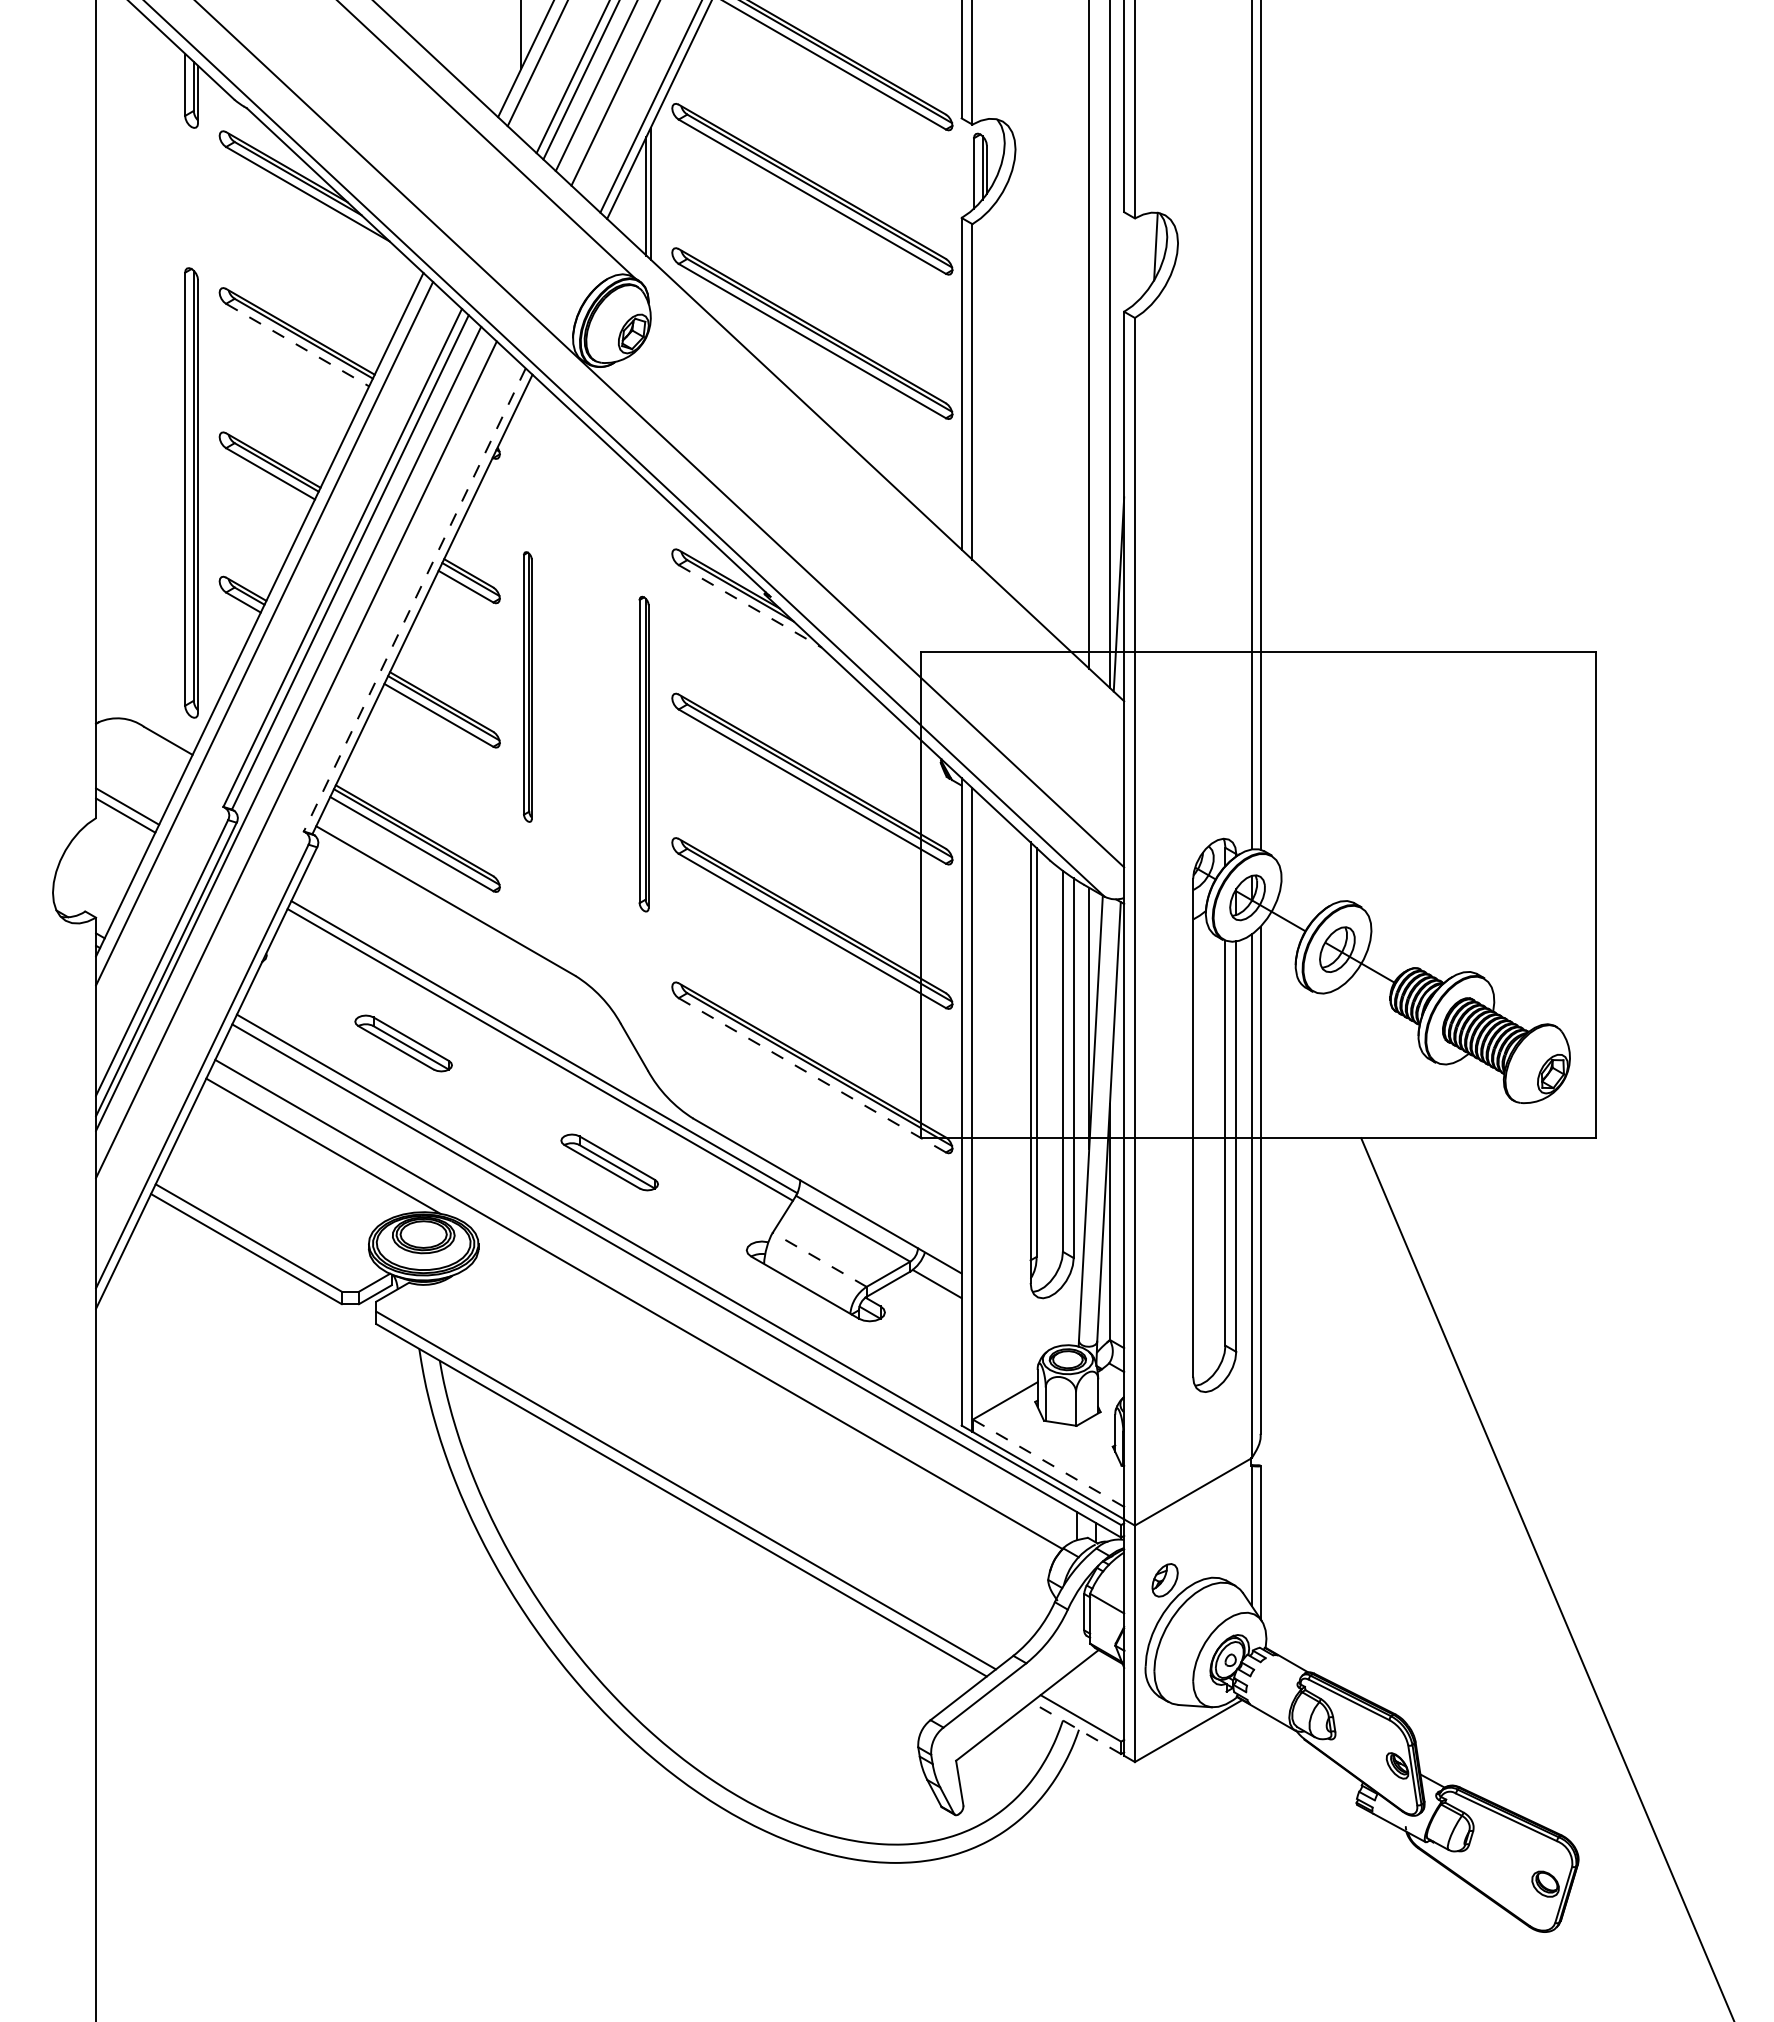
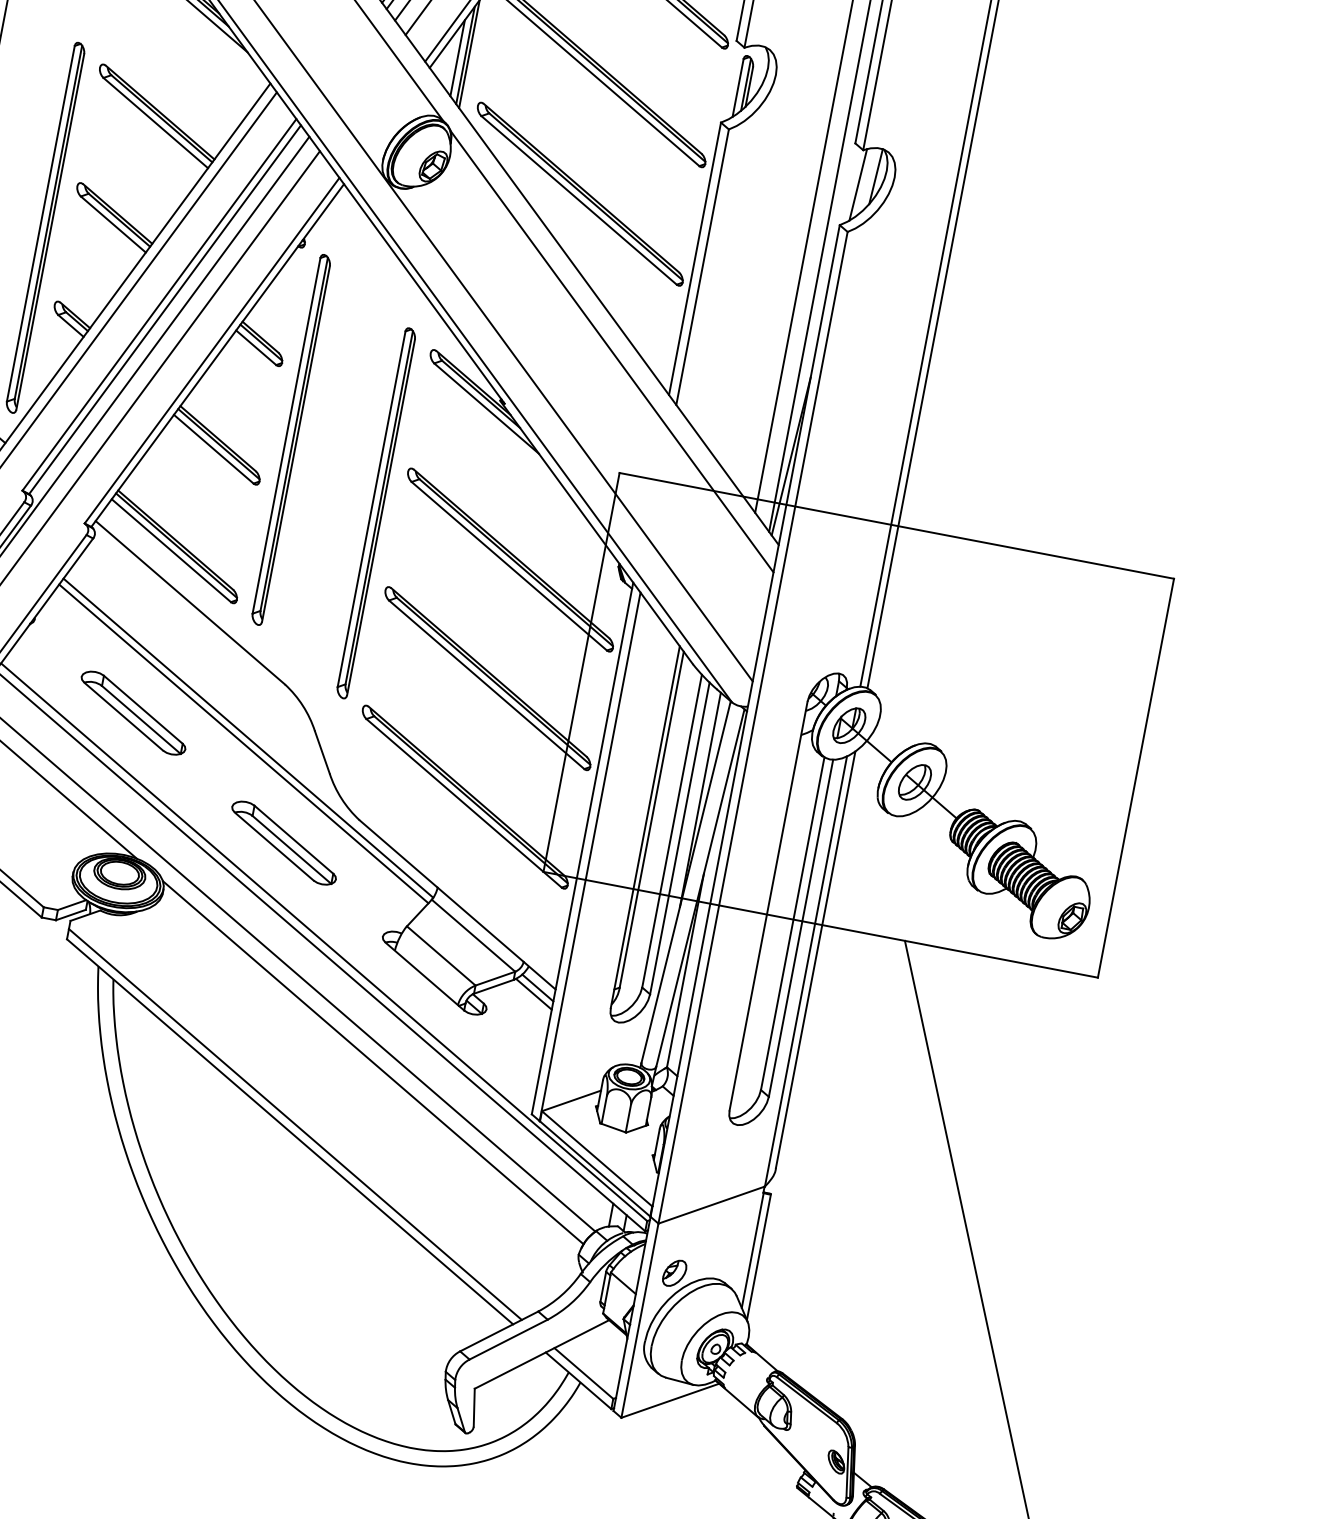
line: (637, 201) -> (457, 58), added
line: (1136, 260) -> (857, 184), added
line: (297, 345) -> (155, 123), dashed -> solid
line: (884, 511) -> (611, 351), added
line: (414, 599) -> (211, 350), dashed -> solid
line: (750, 606) -> (486, 408), dashed -> solid
part: (527, 686) -> (291, 439), size x1.67
part: (643, 753) -> (375, 512), size x1.43
part: (403, 1043) -> (133, 713), size x1.43
line: (812, 1075) -> (464, 803), dashed -> solid
part: (609, 1162) -> (283, 843), size x1.43
line: (819, 1259) -> (441, 955), dashed -> solid
line: (940, 1275) -> (537, 987), added
line: (763, 1400) -> (373, 1062), added
line: (1048, 1463) -> (597, 1159), dashed -> solid
line: (1076, 1728) -> (578, 1381), dashed -> solid

